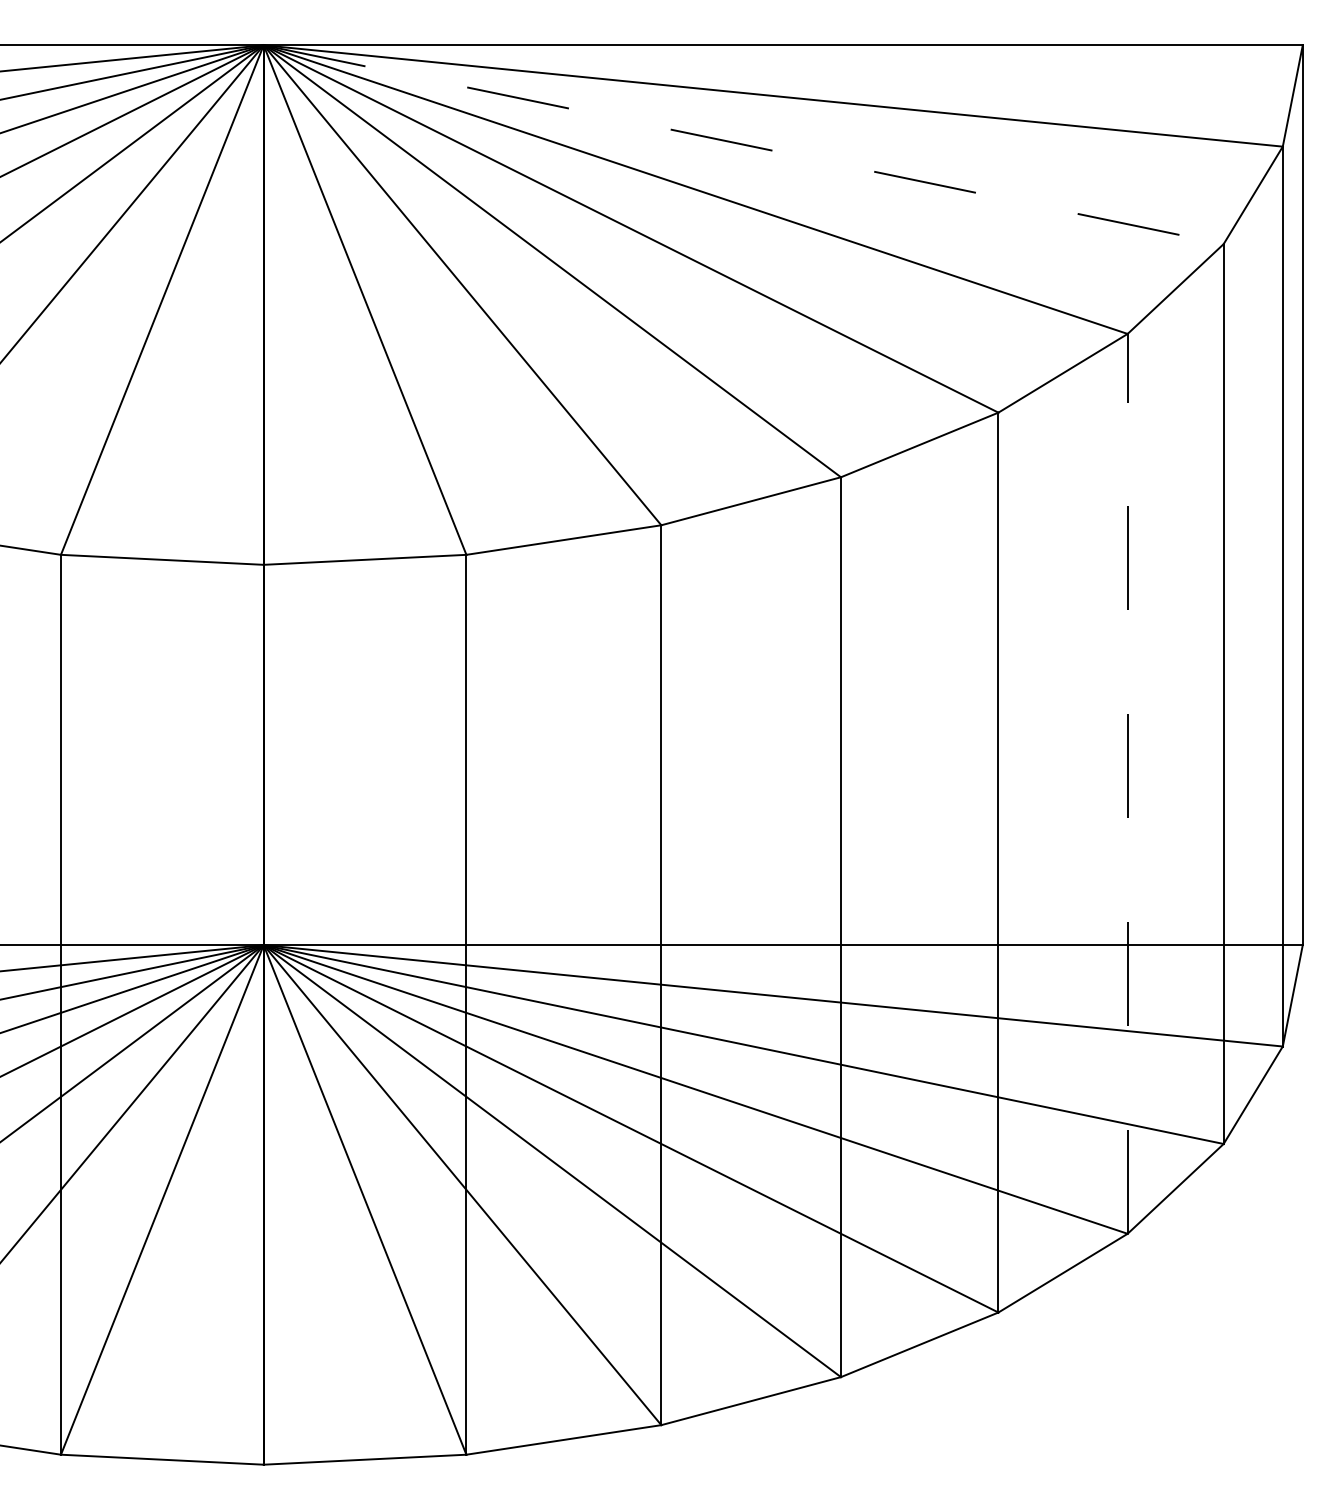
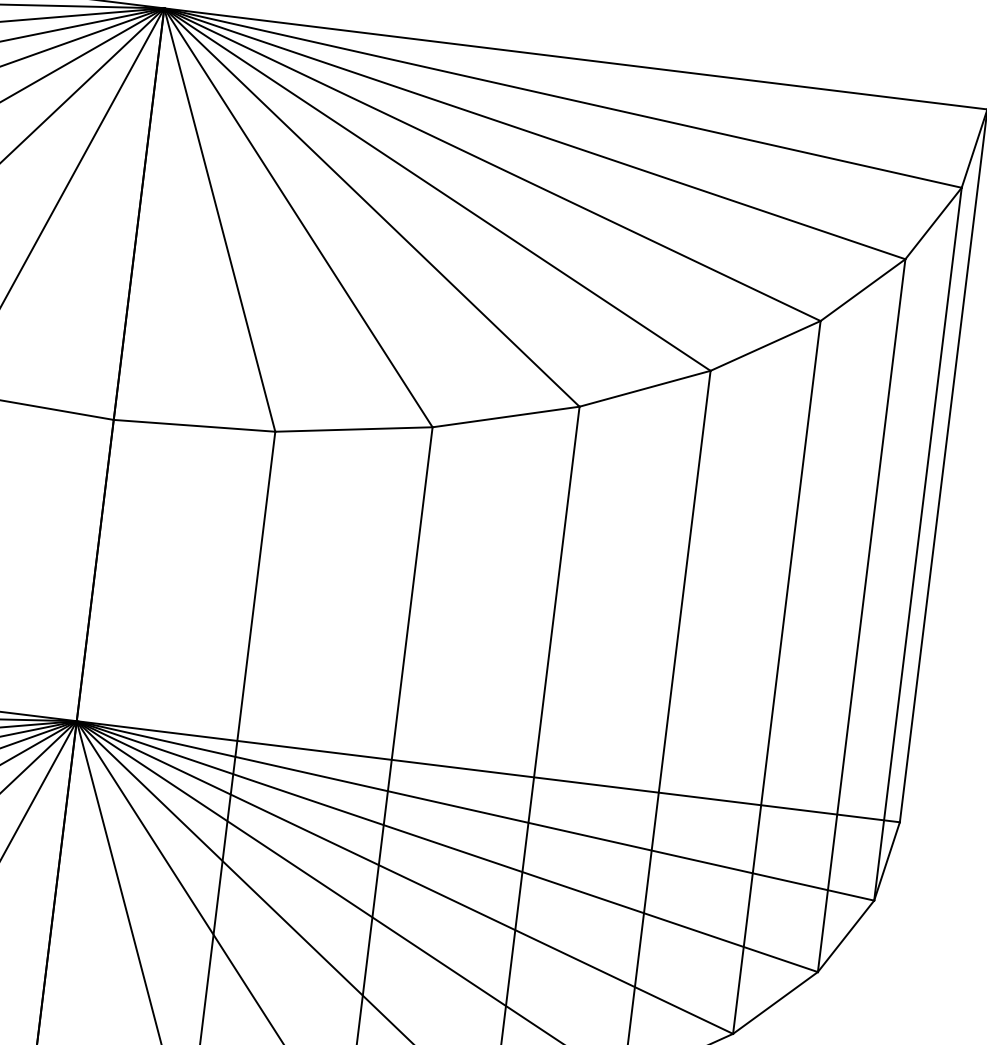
line: (744, 144) -> (535, 133), dashed -> solid
line: (1127, 783) -> (776, 677), dashed -> solid

